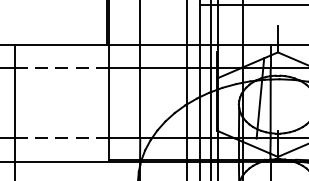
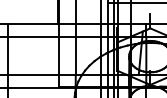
line: (62, 67) -> (33, 36), dashed -> solid
line: (62, 137) -> (33, 74), dashed -> solid

